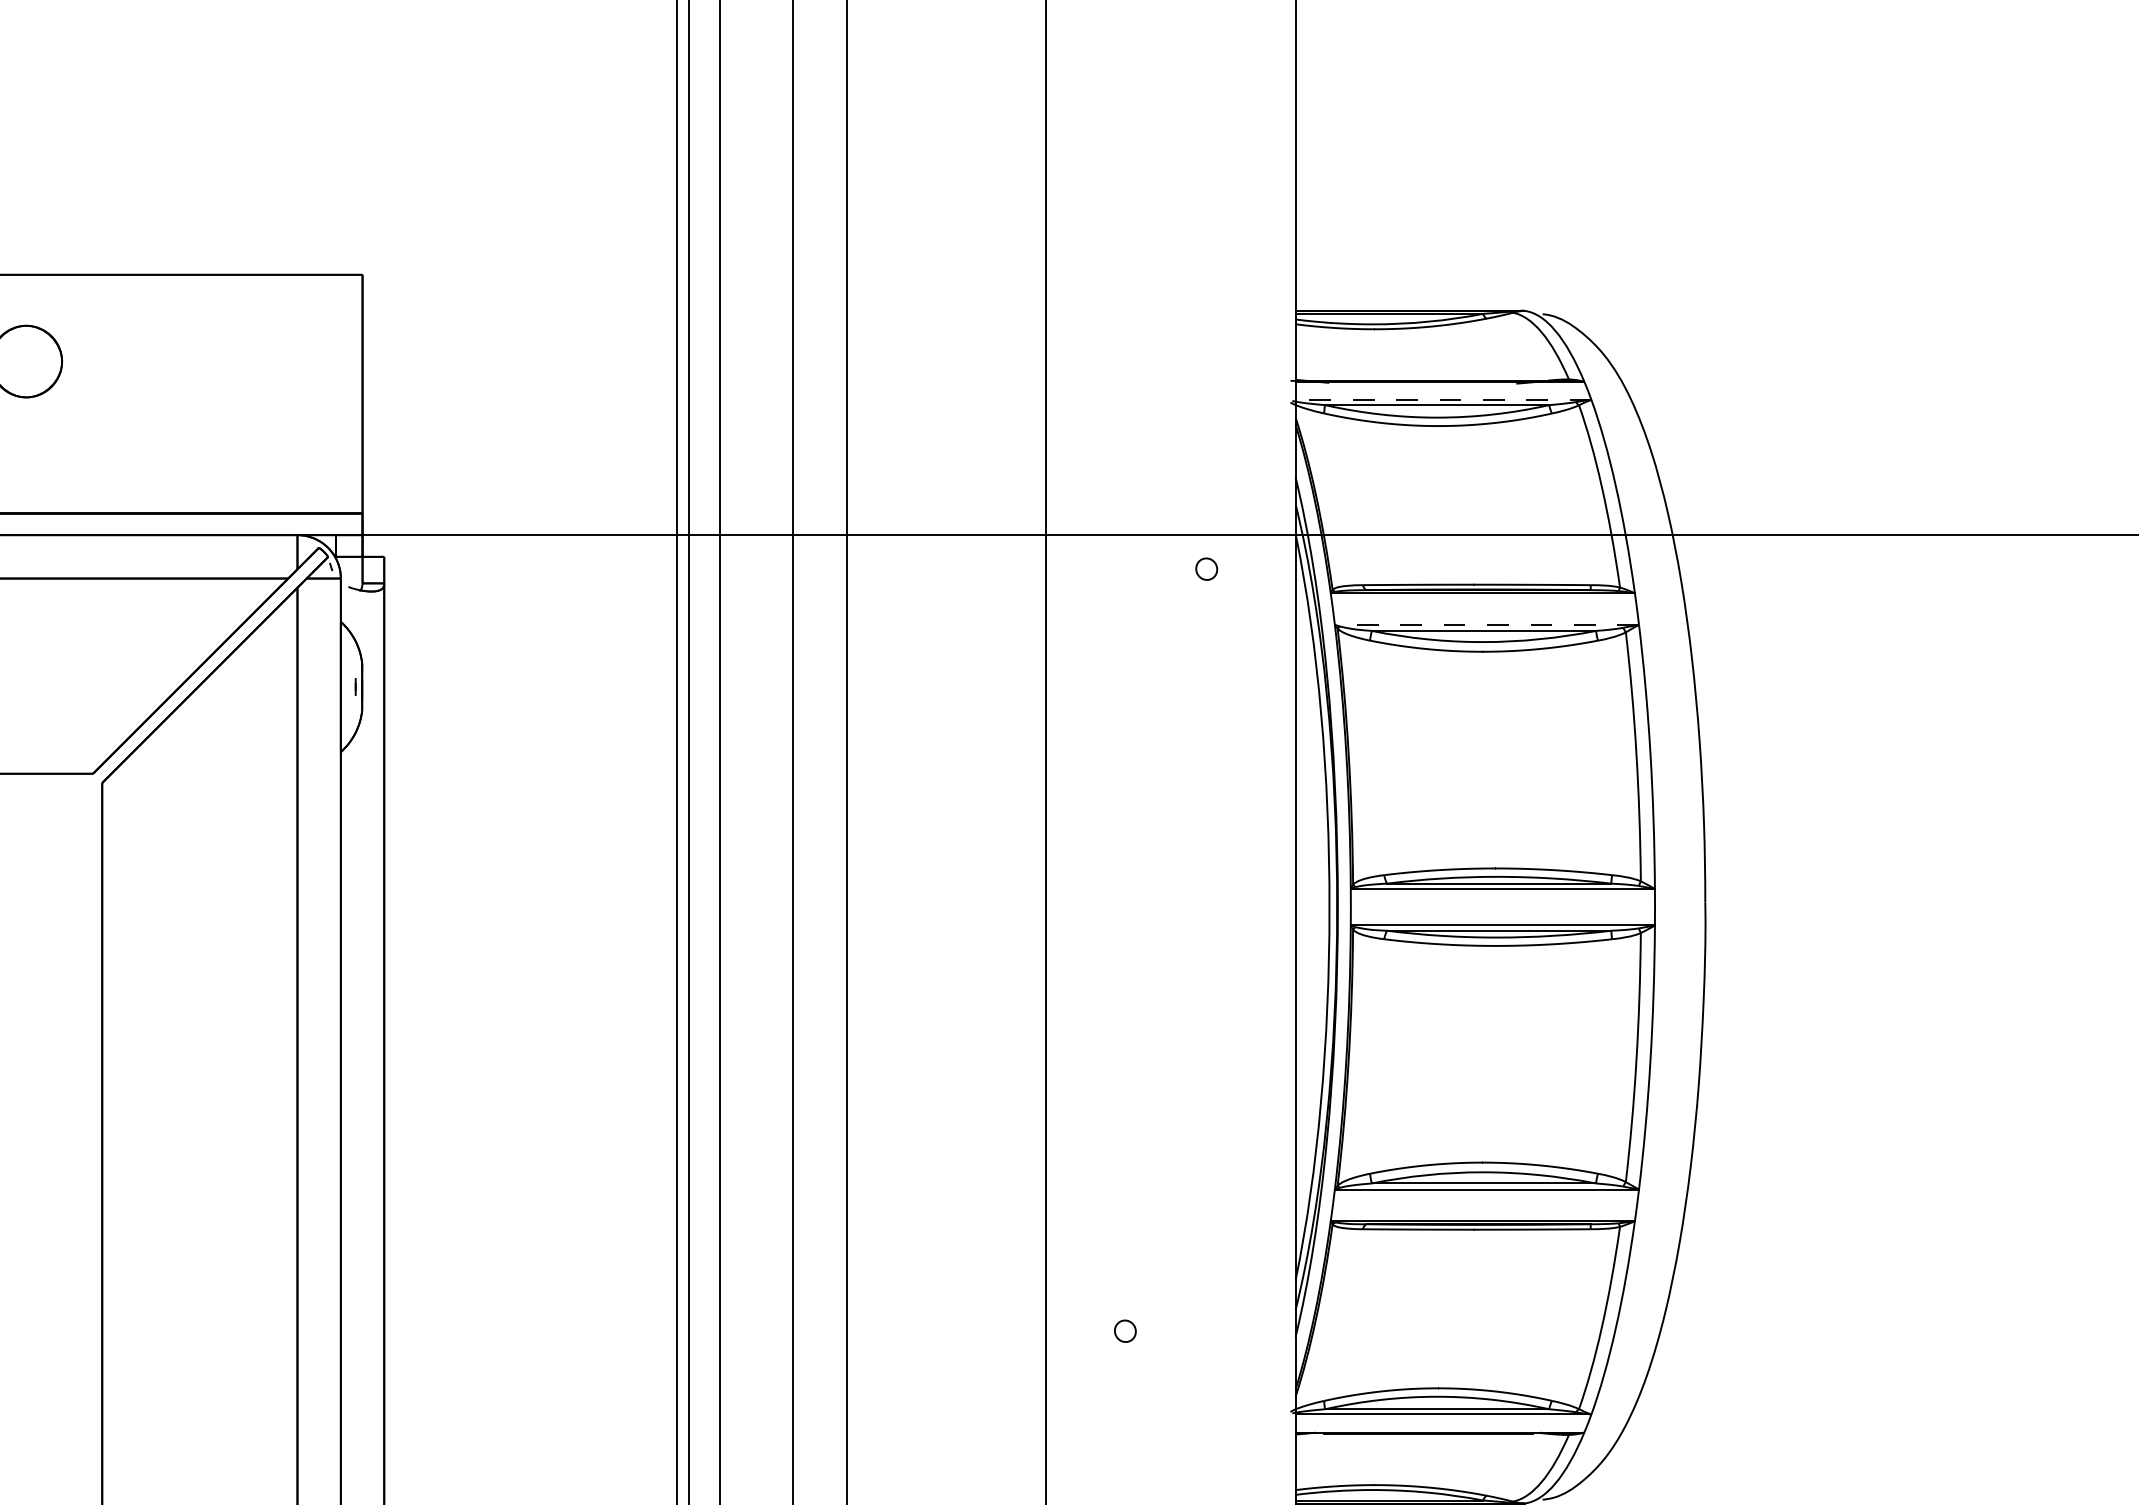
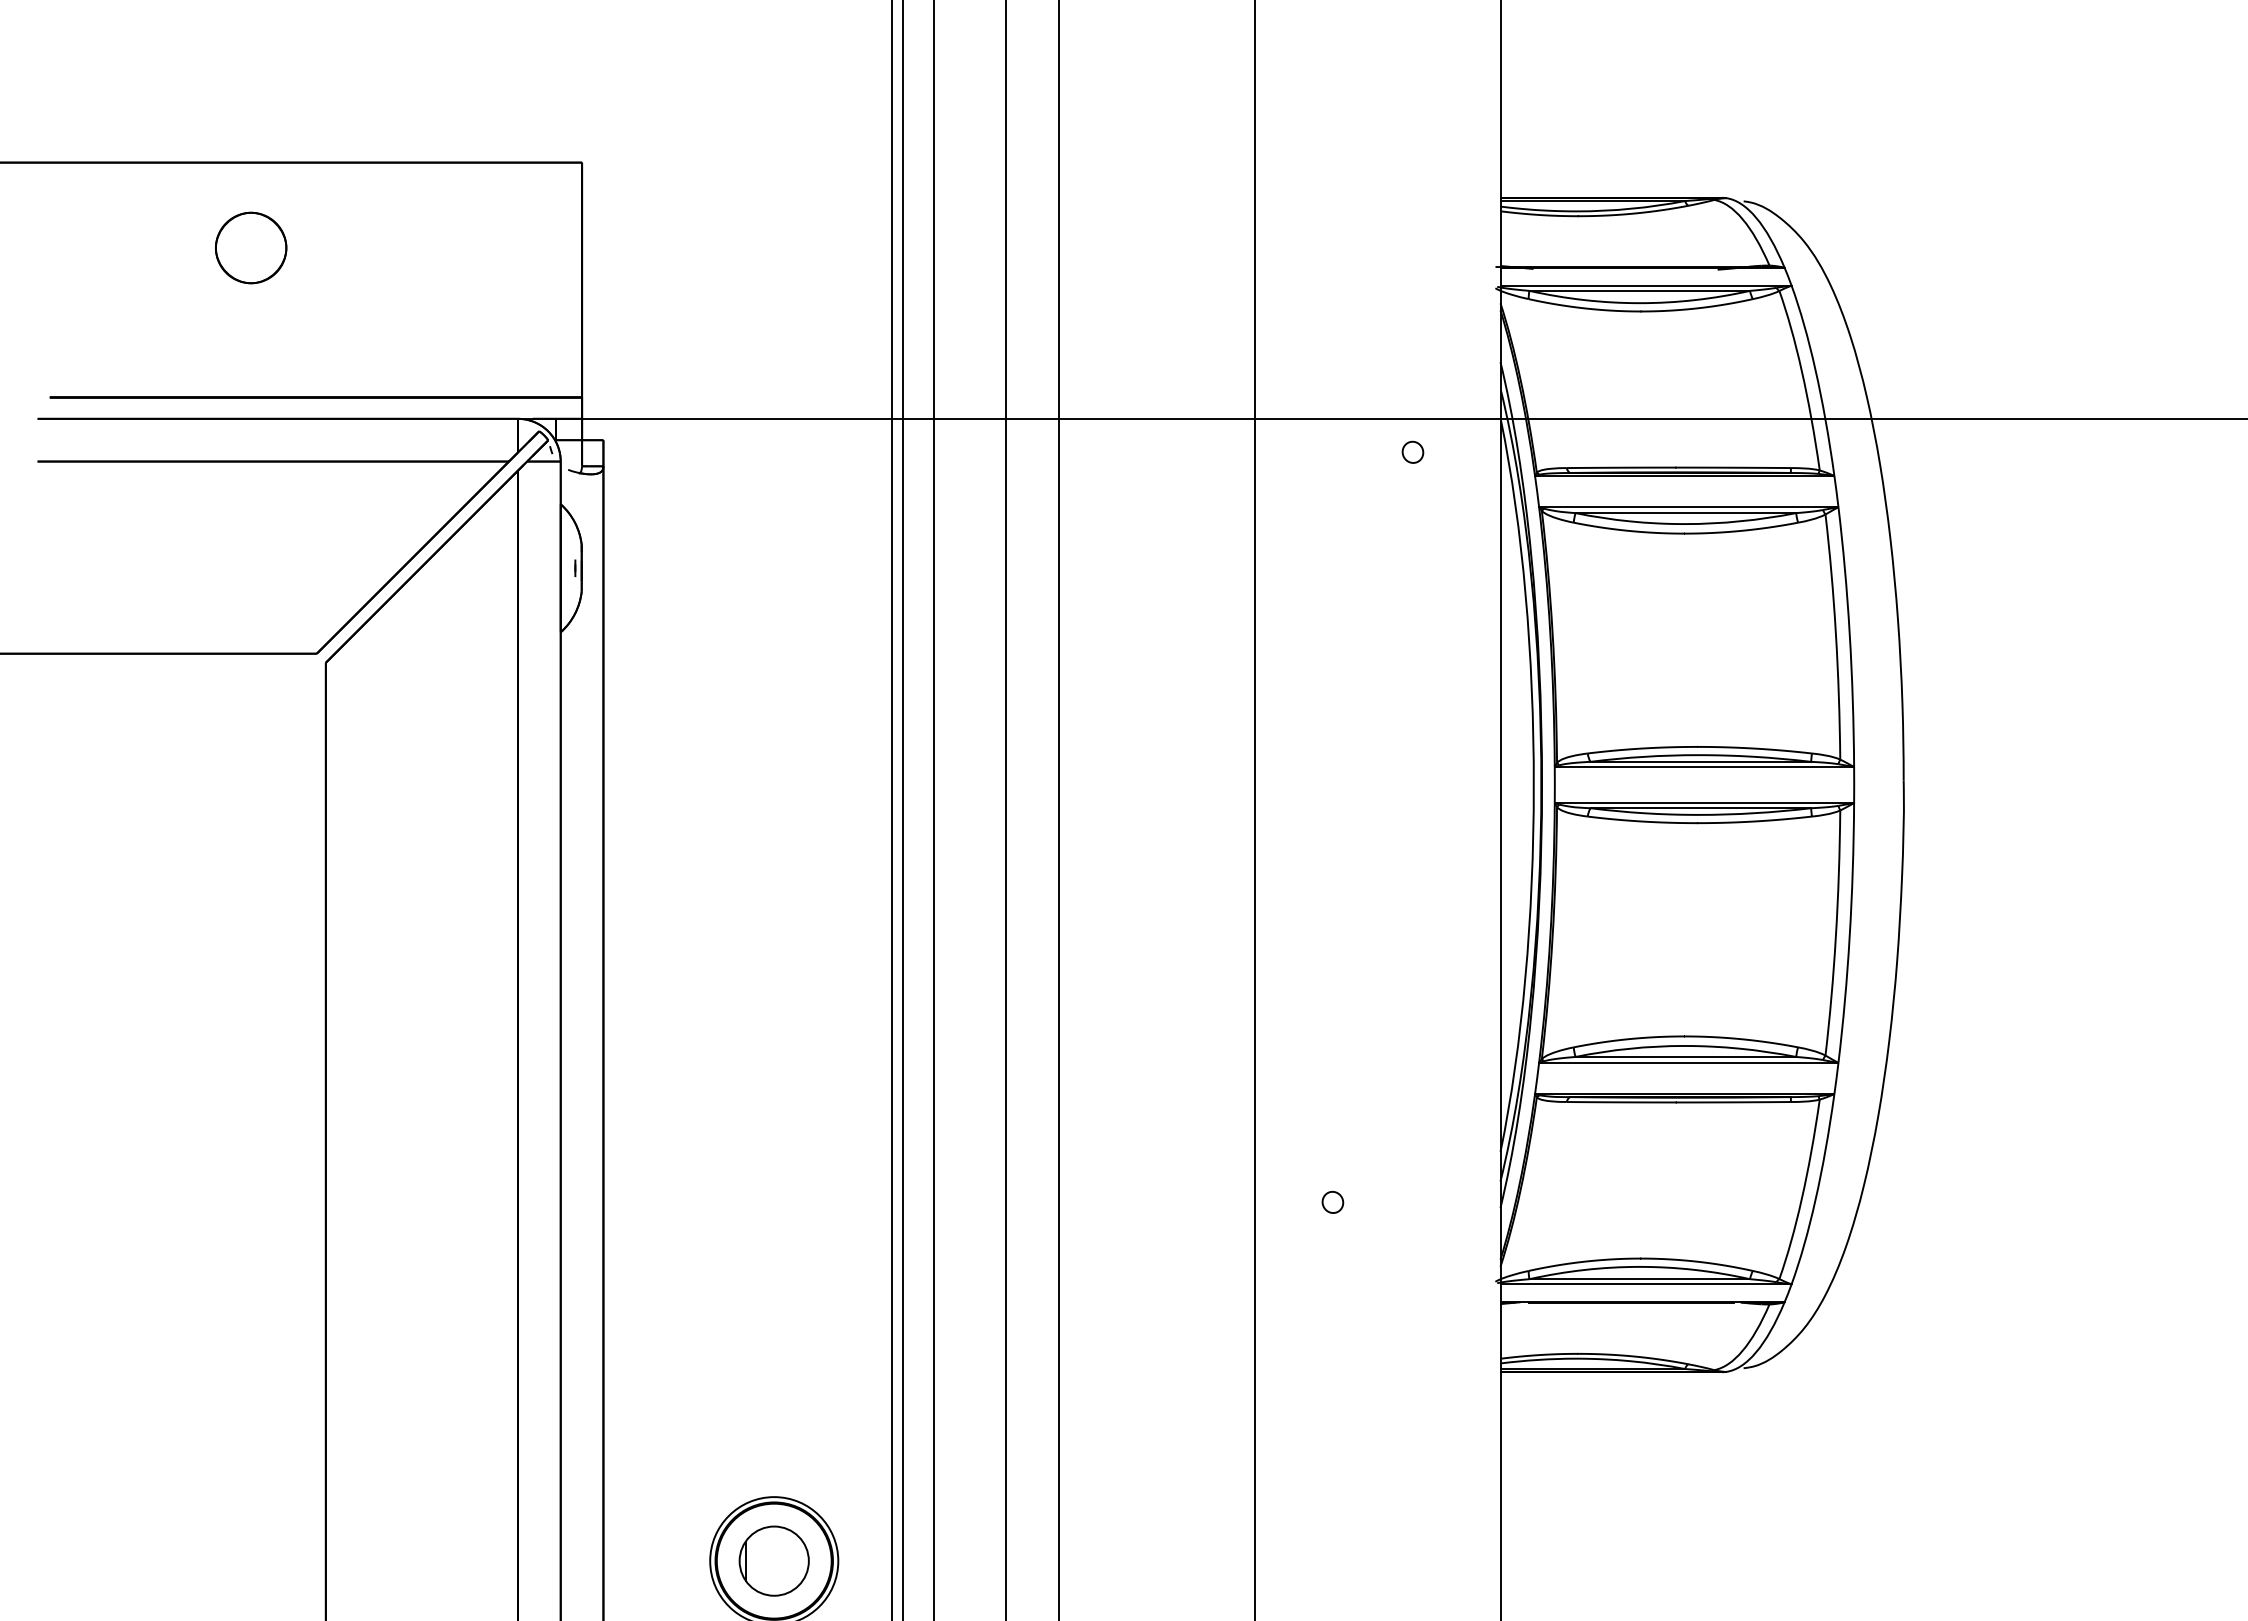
line: (1443, 399) -> (1646, 285), dashed -> solid
line: (1486, 625) -> (1688, 507), dashed -> solid

